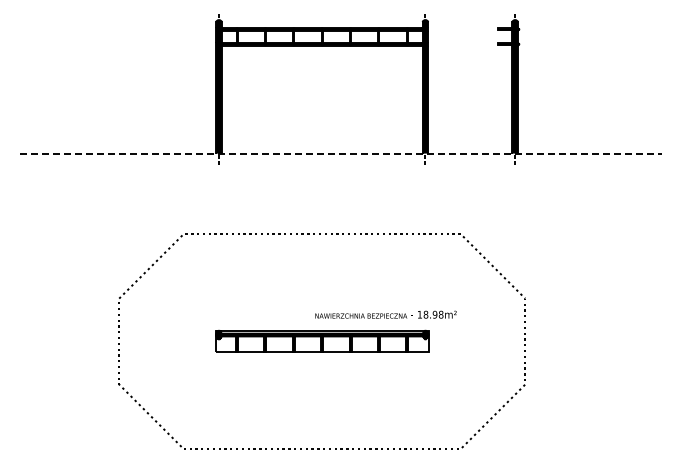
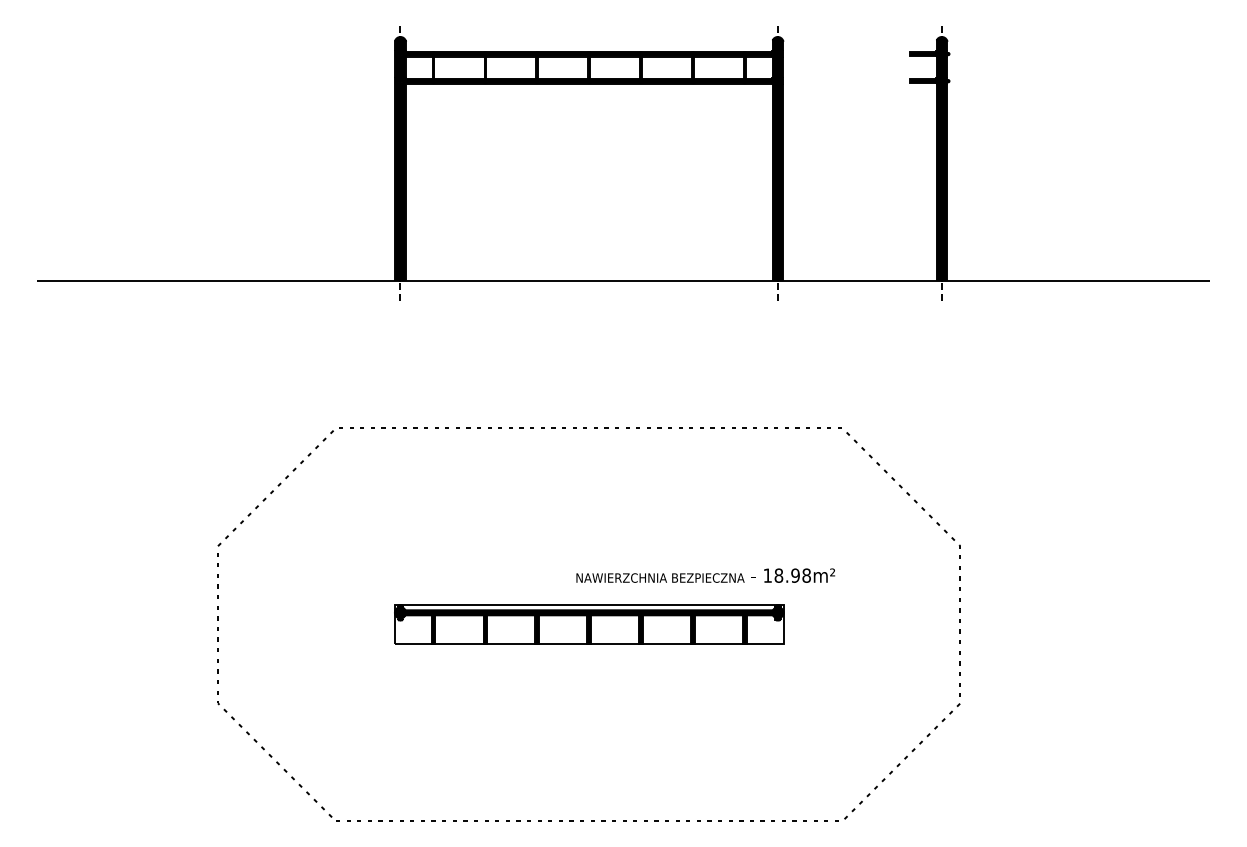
line: (341, 153) -> (624, 280), dashed -> solid

